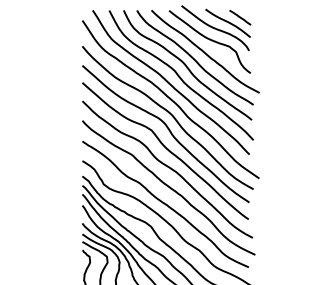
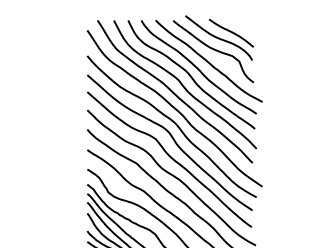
line: (240, 17) -> (243, 27), removed

